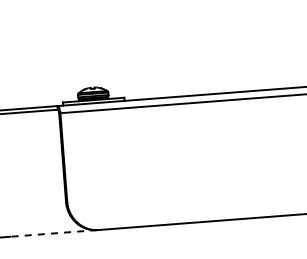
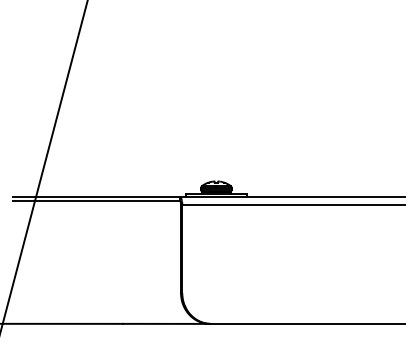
line: (53, 233) -> (166, 323), dashed -> solid

